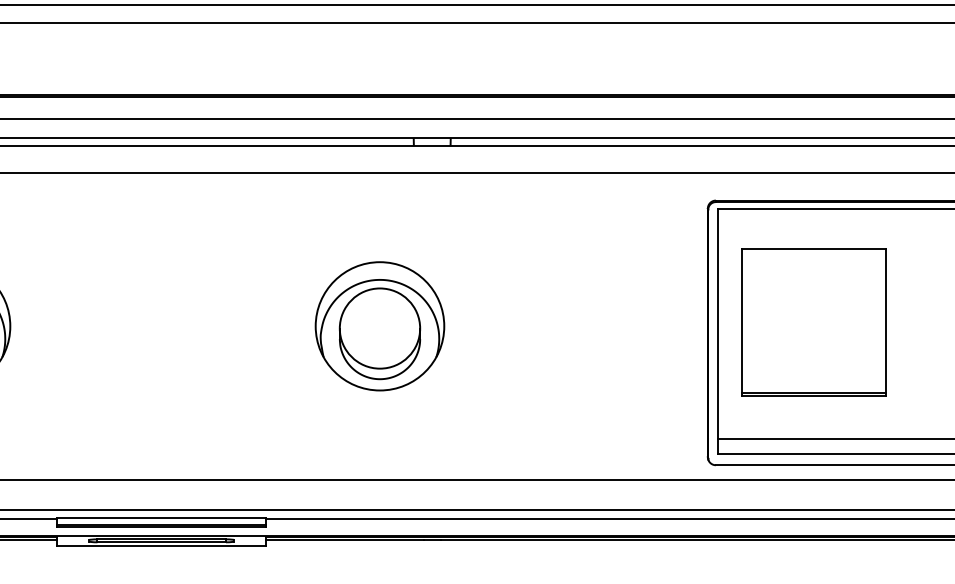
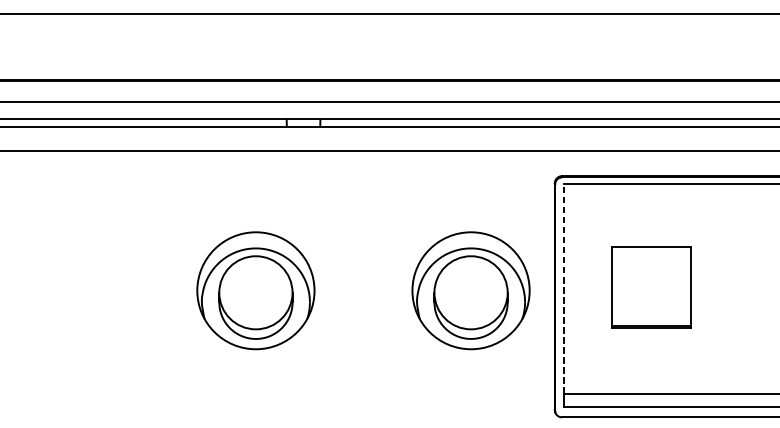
part: (813, 322) -> (651, 287), size x0.6
line: (717, 323) -> (563, 288), solid -> dashed
part: (615, 326) -> (470, 290), added

